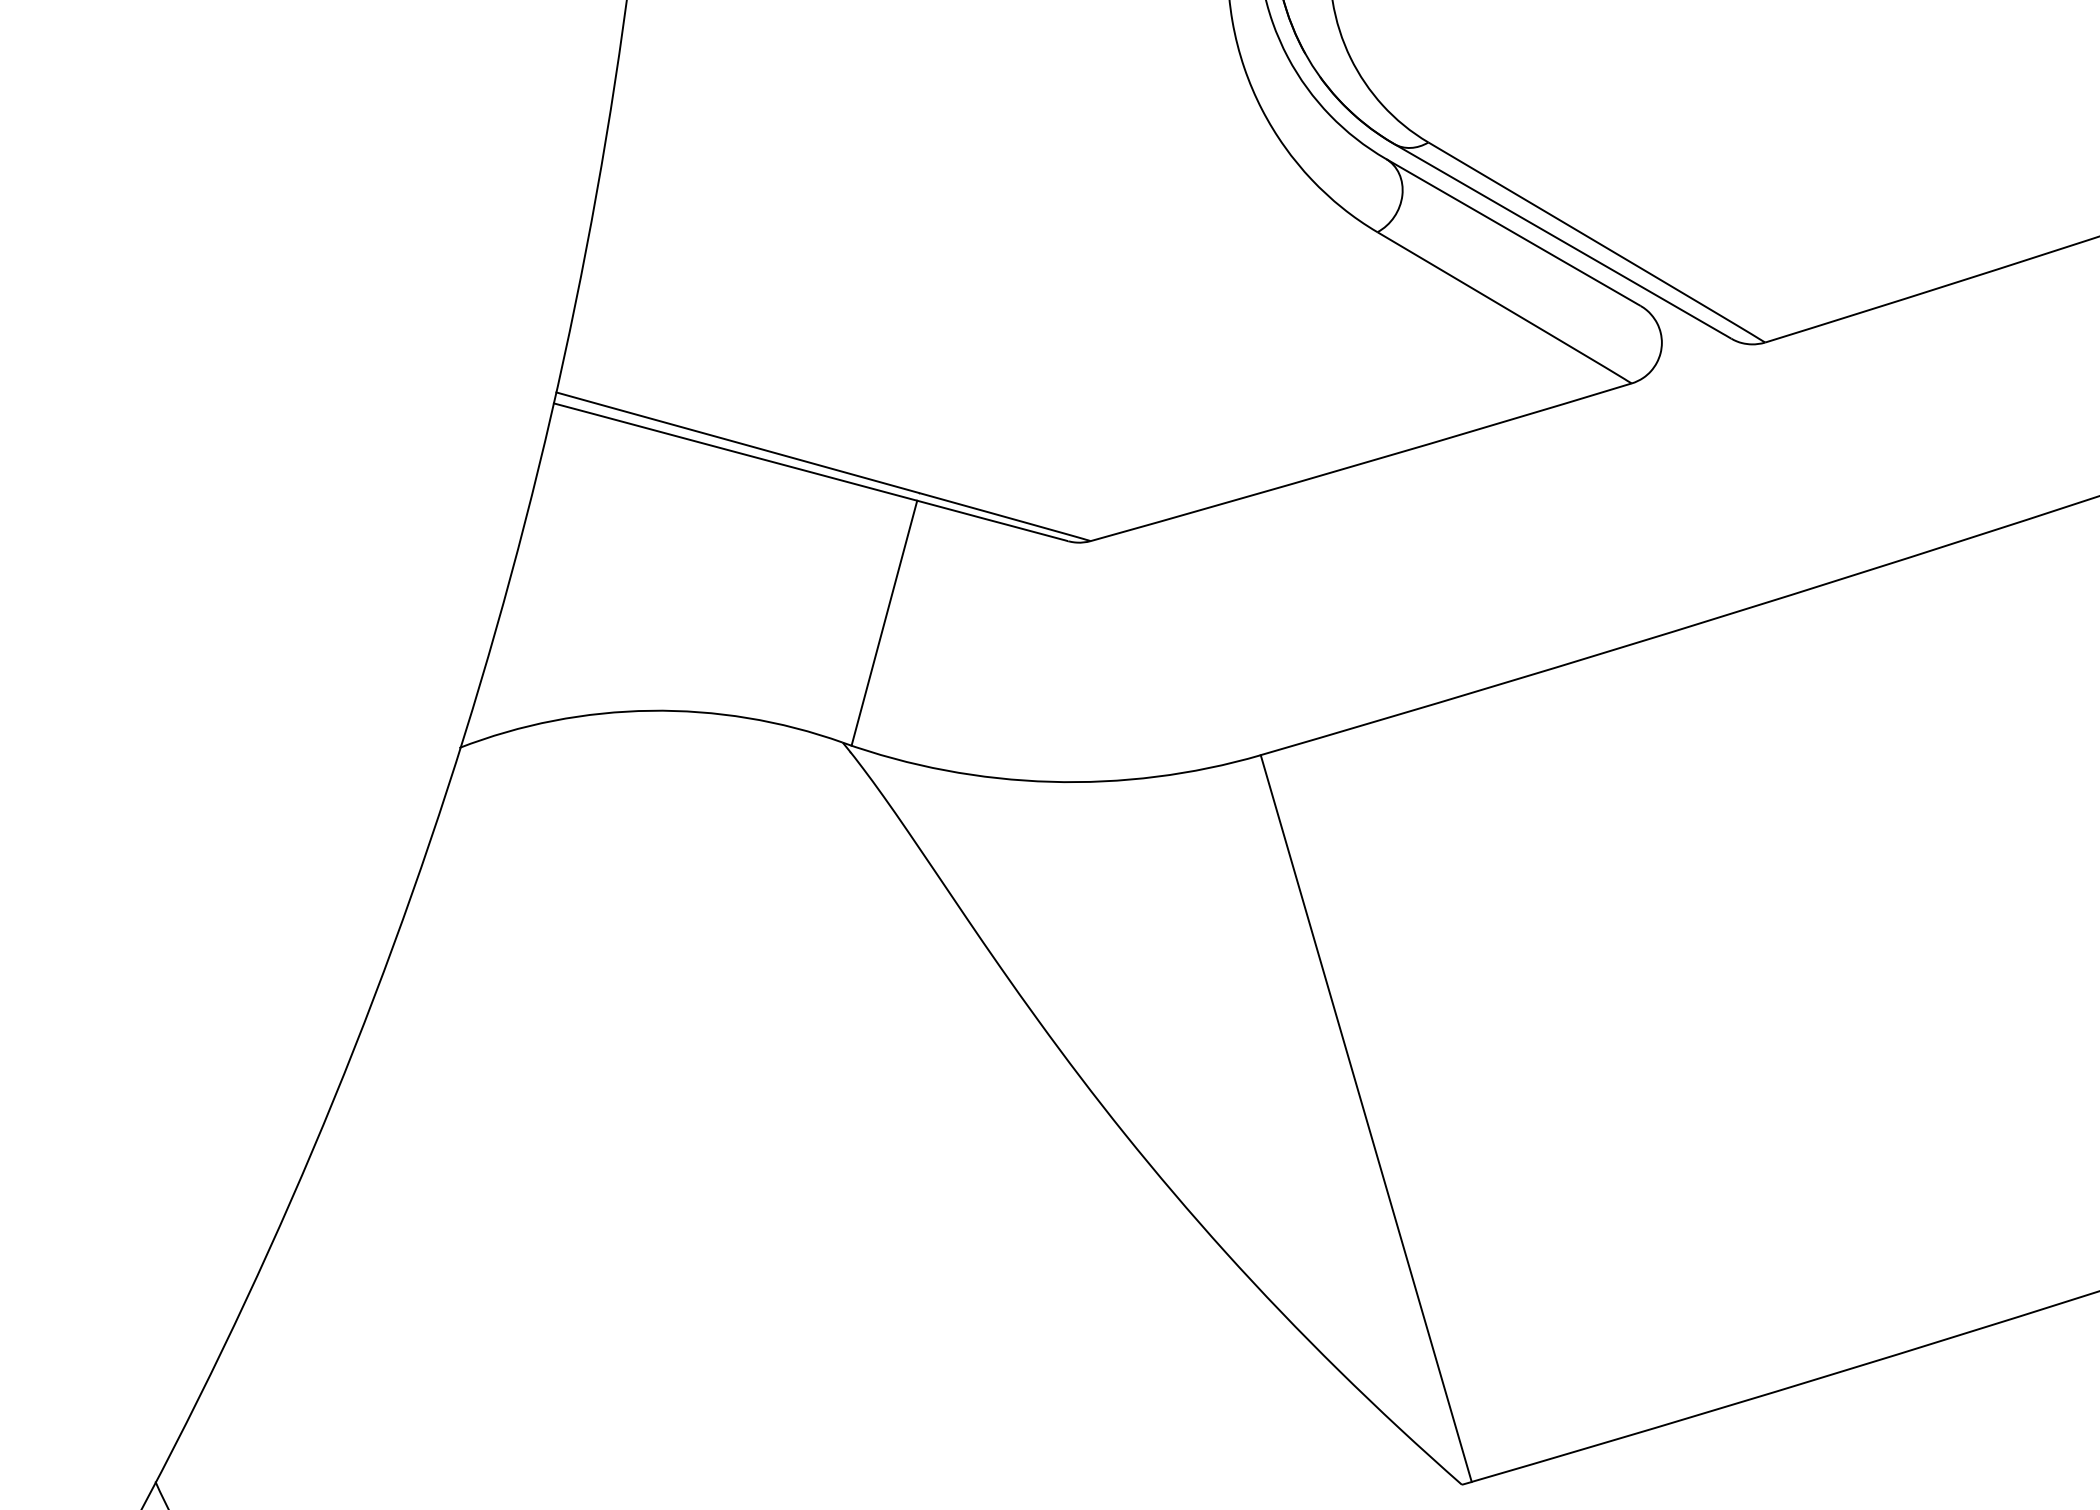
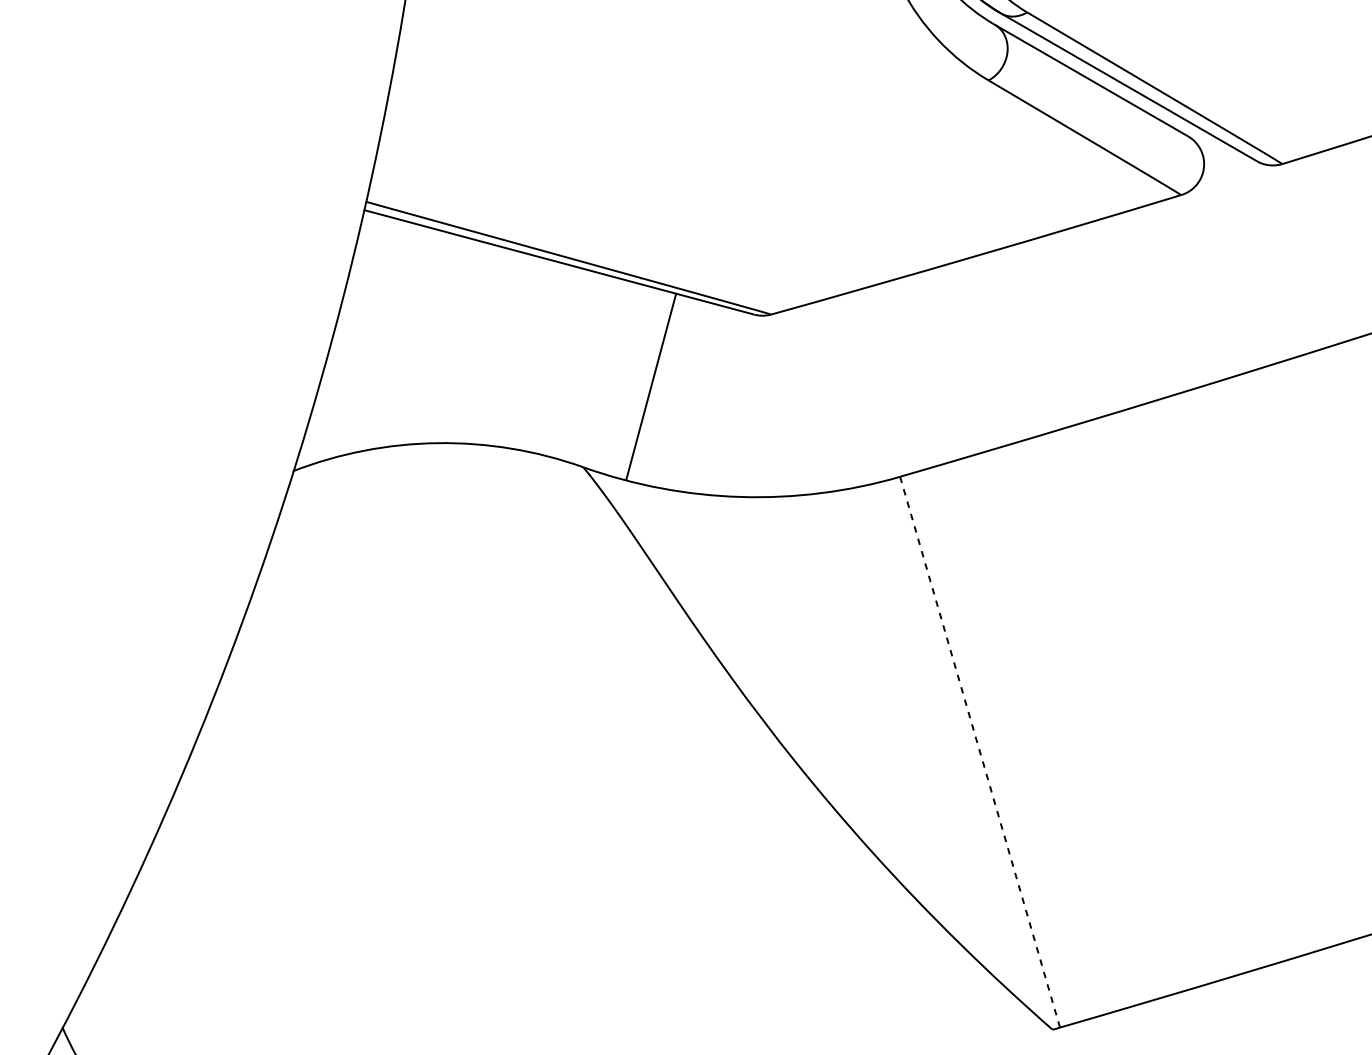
line: (884, 622) -> (651, 386), moved
line: (1366, 1118) -> (980, 752), solid -> dashed

